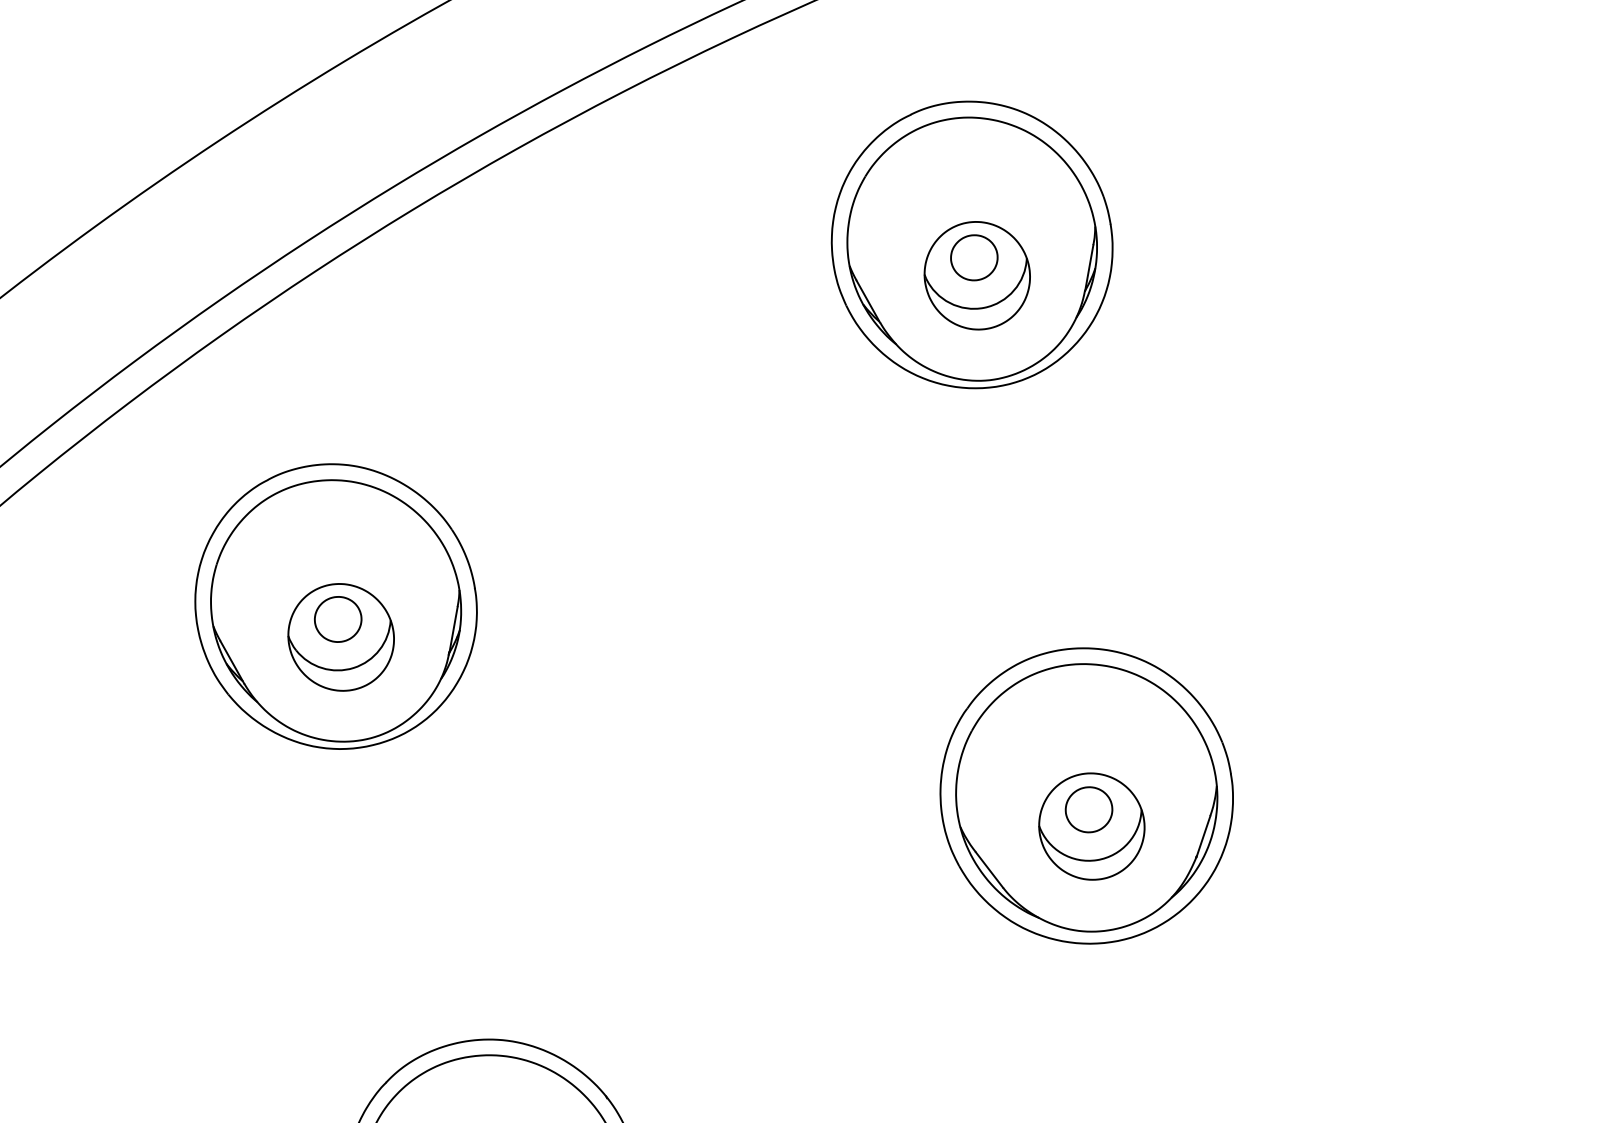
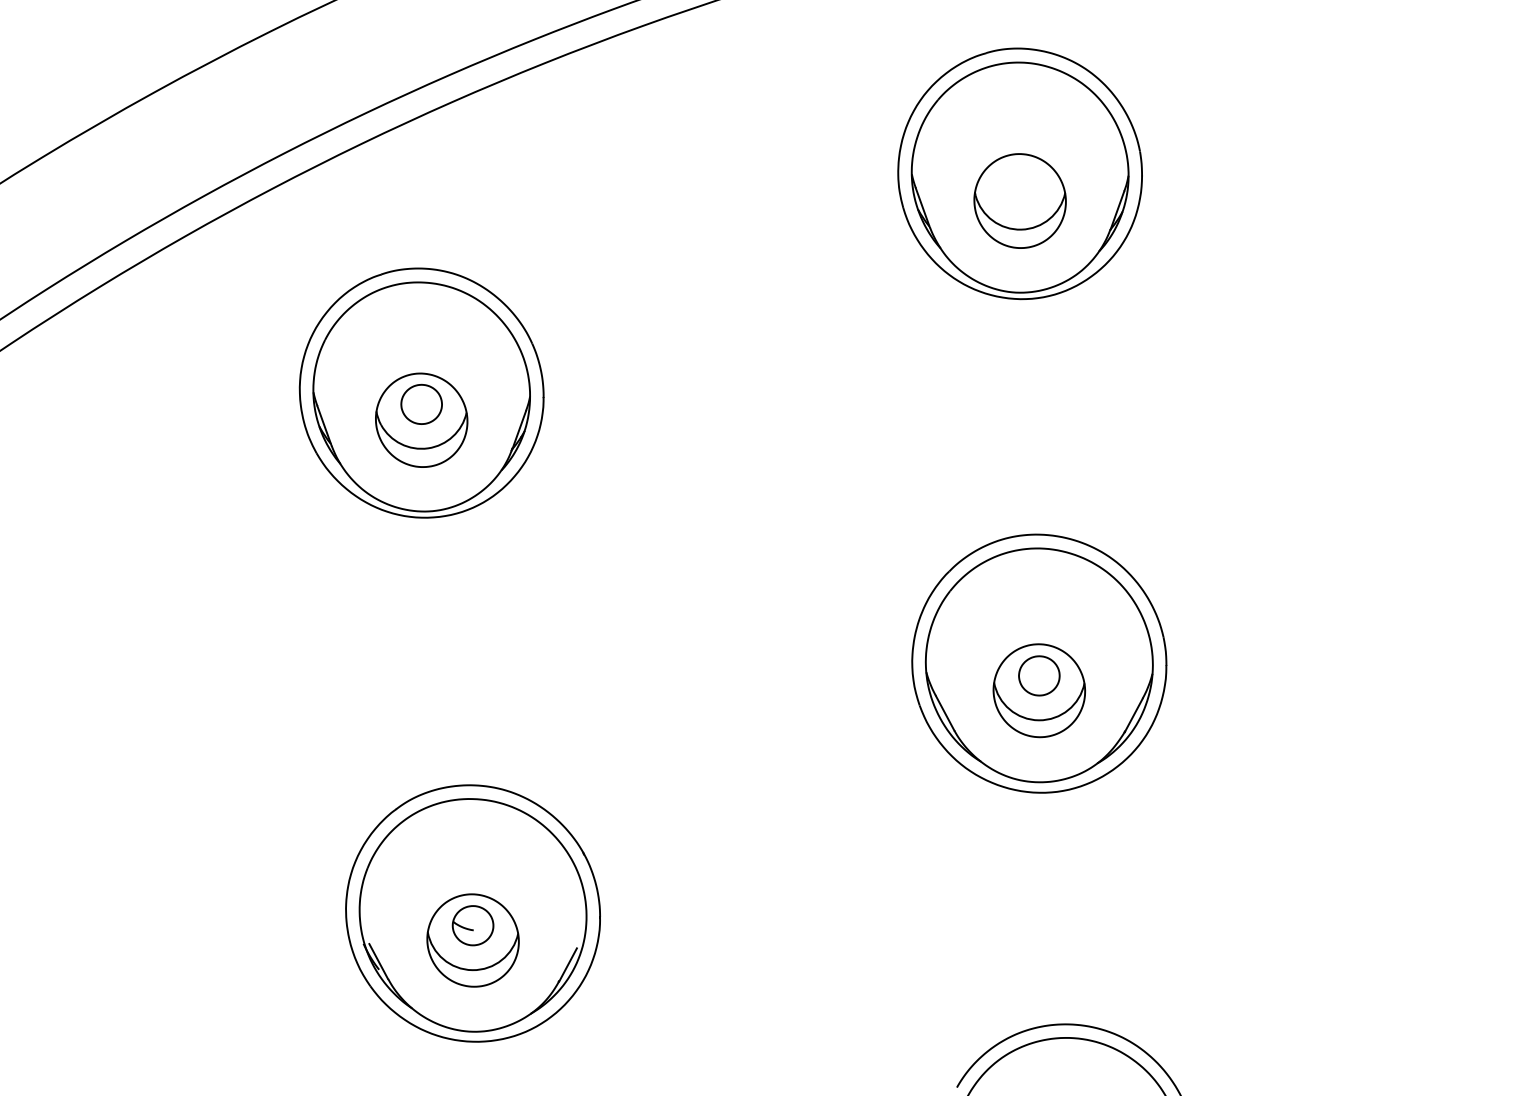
part: (973, 257) -> (1019, 184), removed

